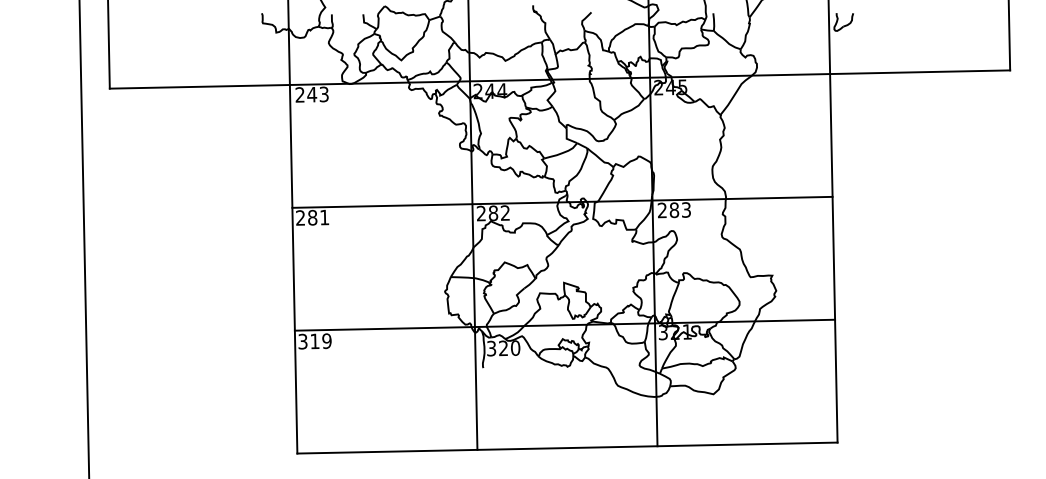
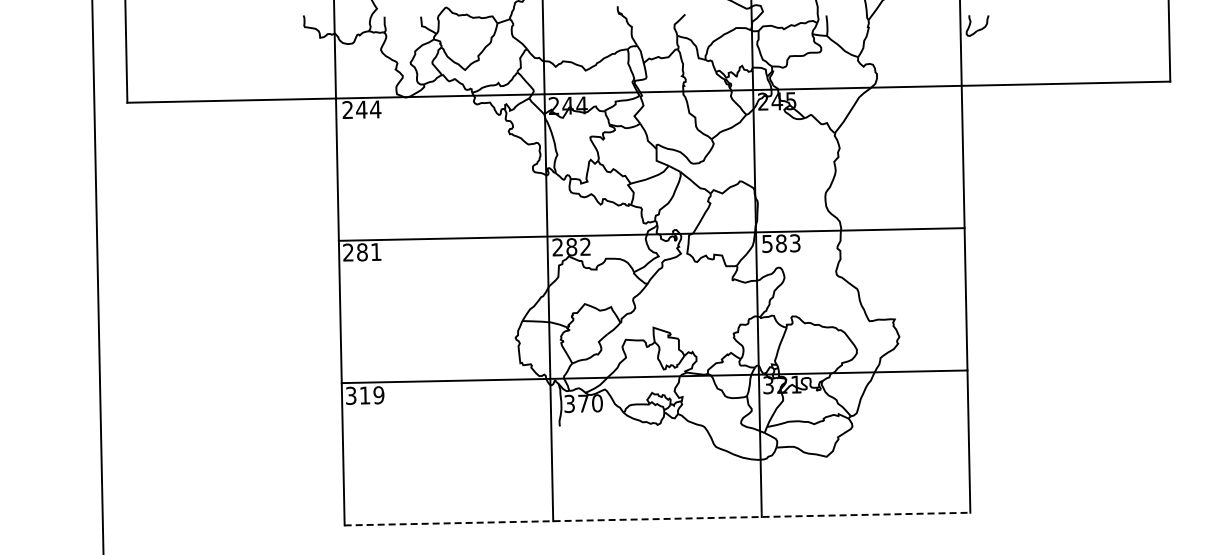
text: (324, 94) -> (375, 109), 243 -> 244
text: (662, 210) -> (767, 243), 283 -> 583
text: (503, 348) -> (583, 403), 320 -> 370
line: (567, 448) -> (657, 519), solid -> dashed

